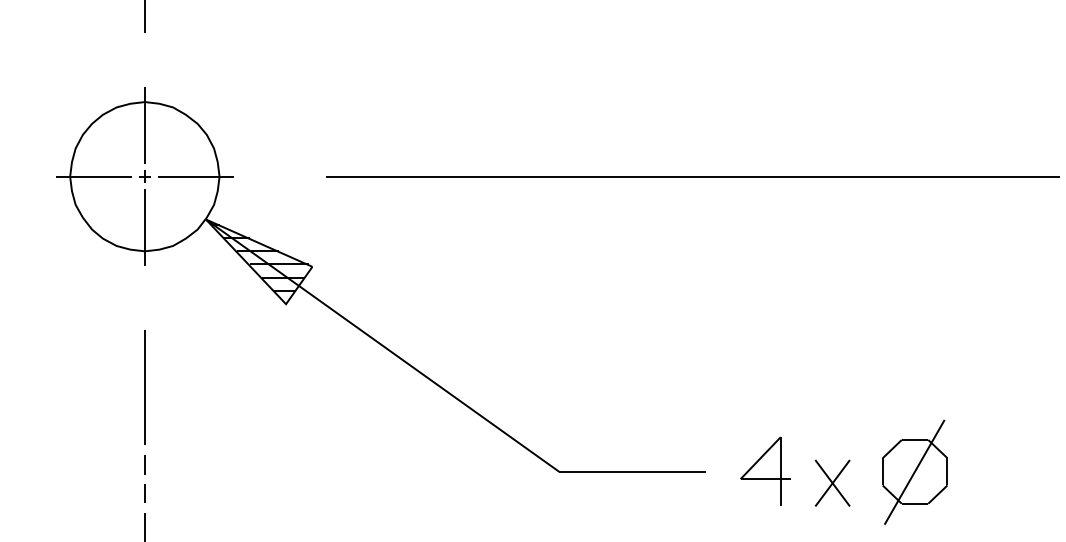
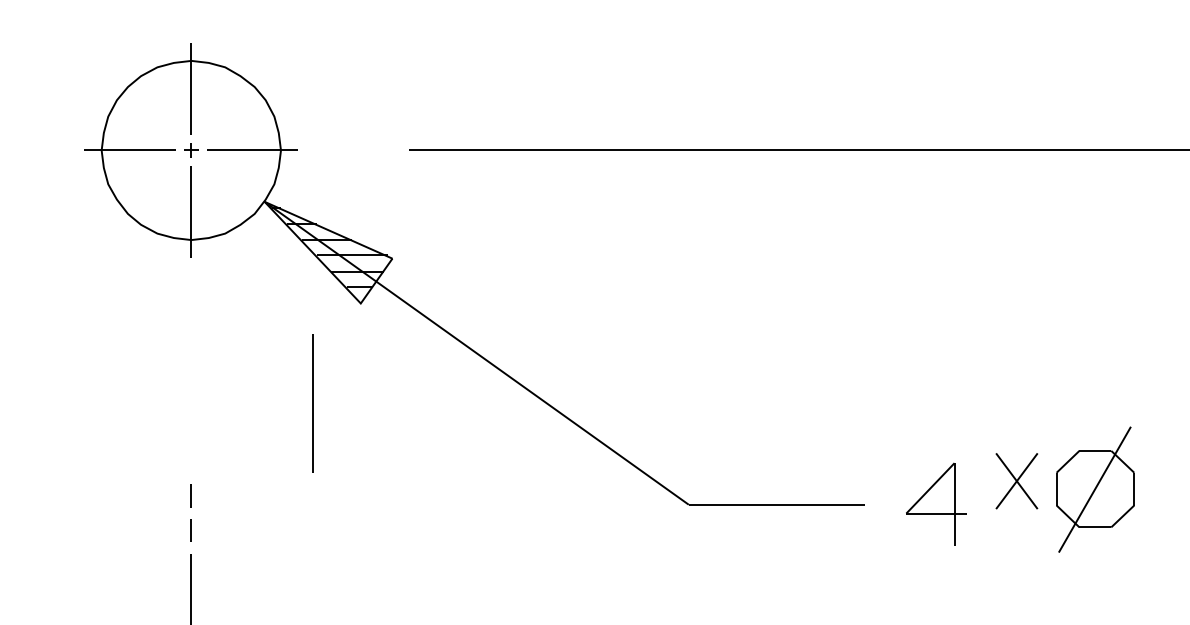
line: (144, 387) -> (312, 403), moved
part: (914, 471) -> (1094, 488), moved
part: (832, 482) -> (1016, 480), moved

